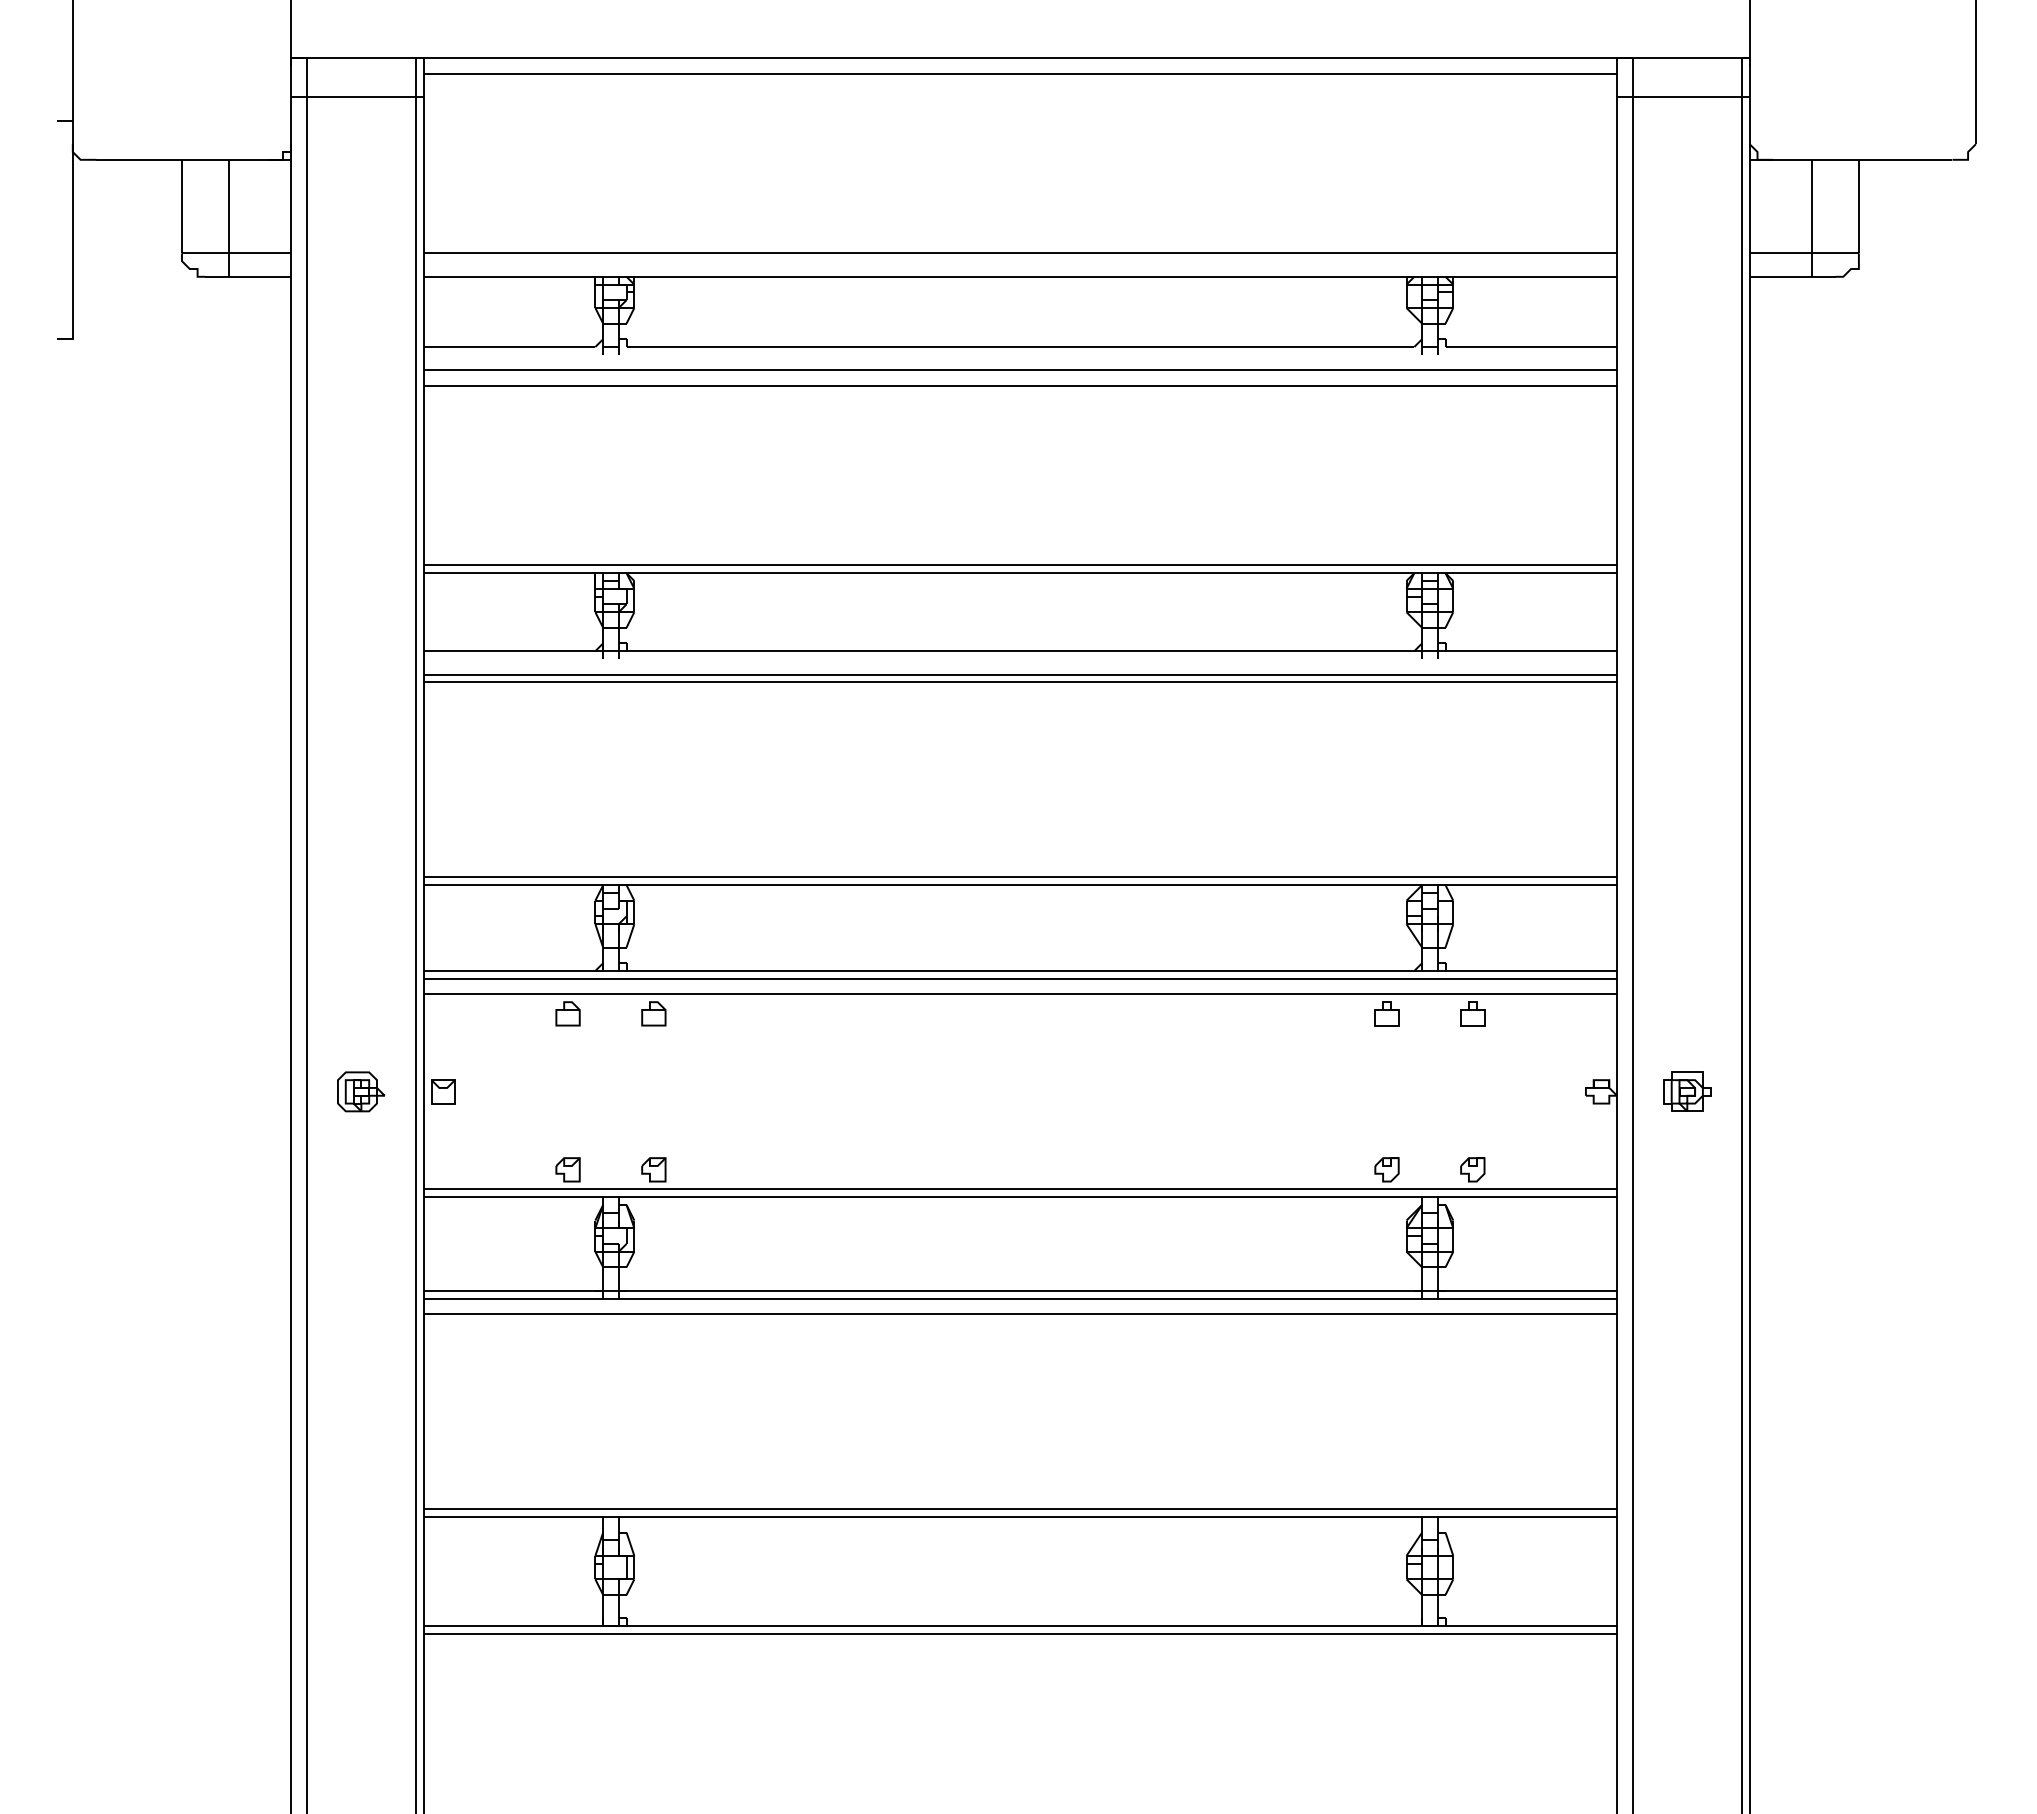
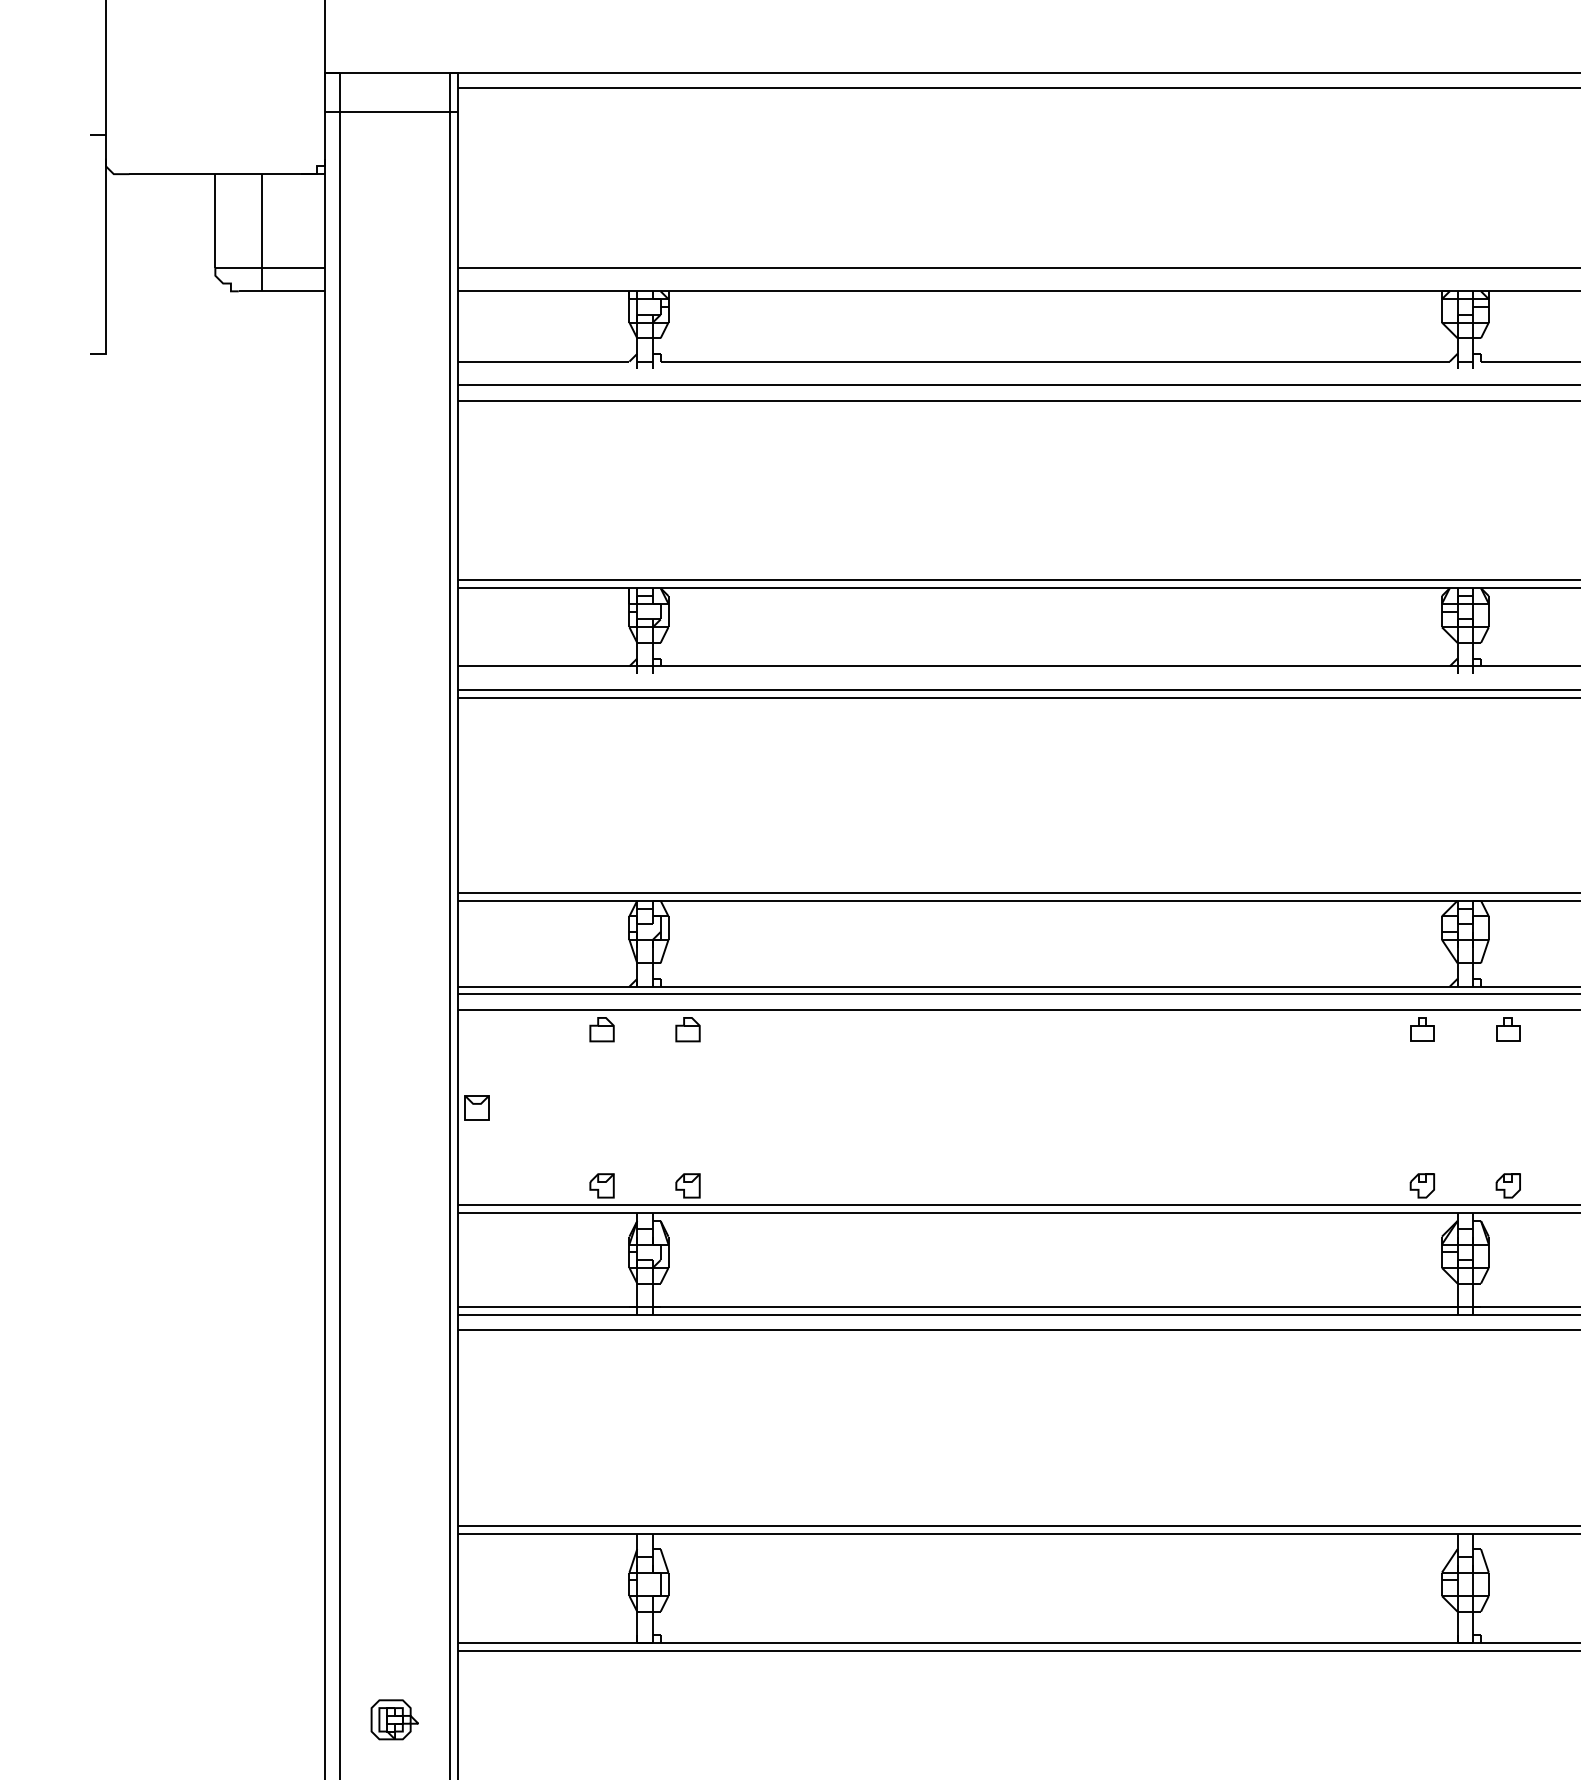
part: (361, 1091) -> (395, 1719), moved

